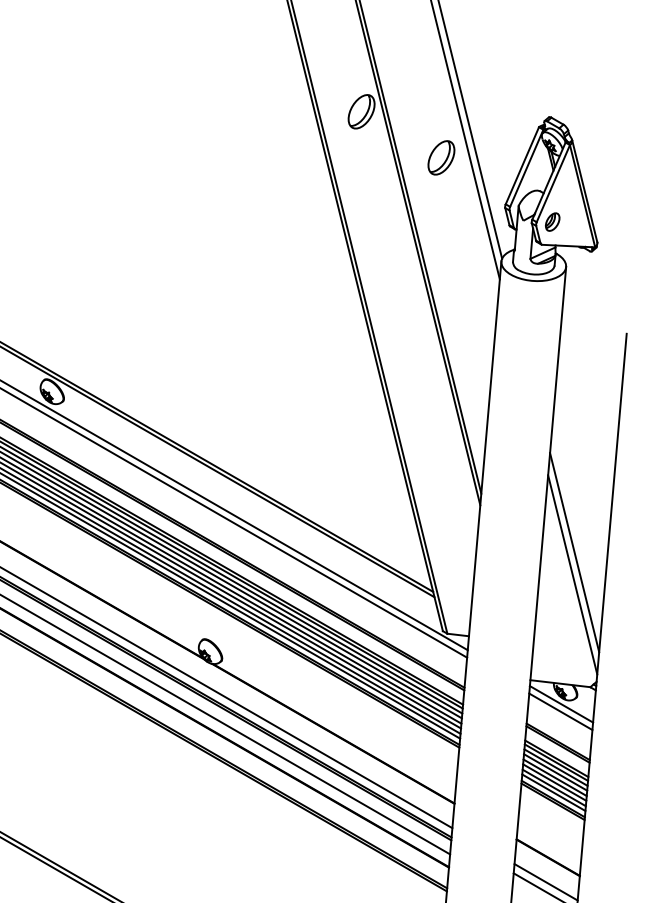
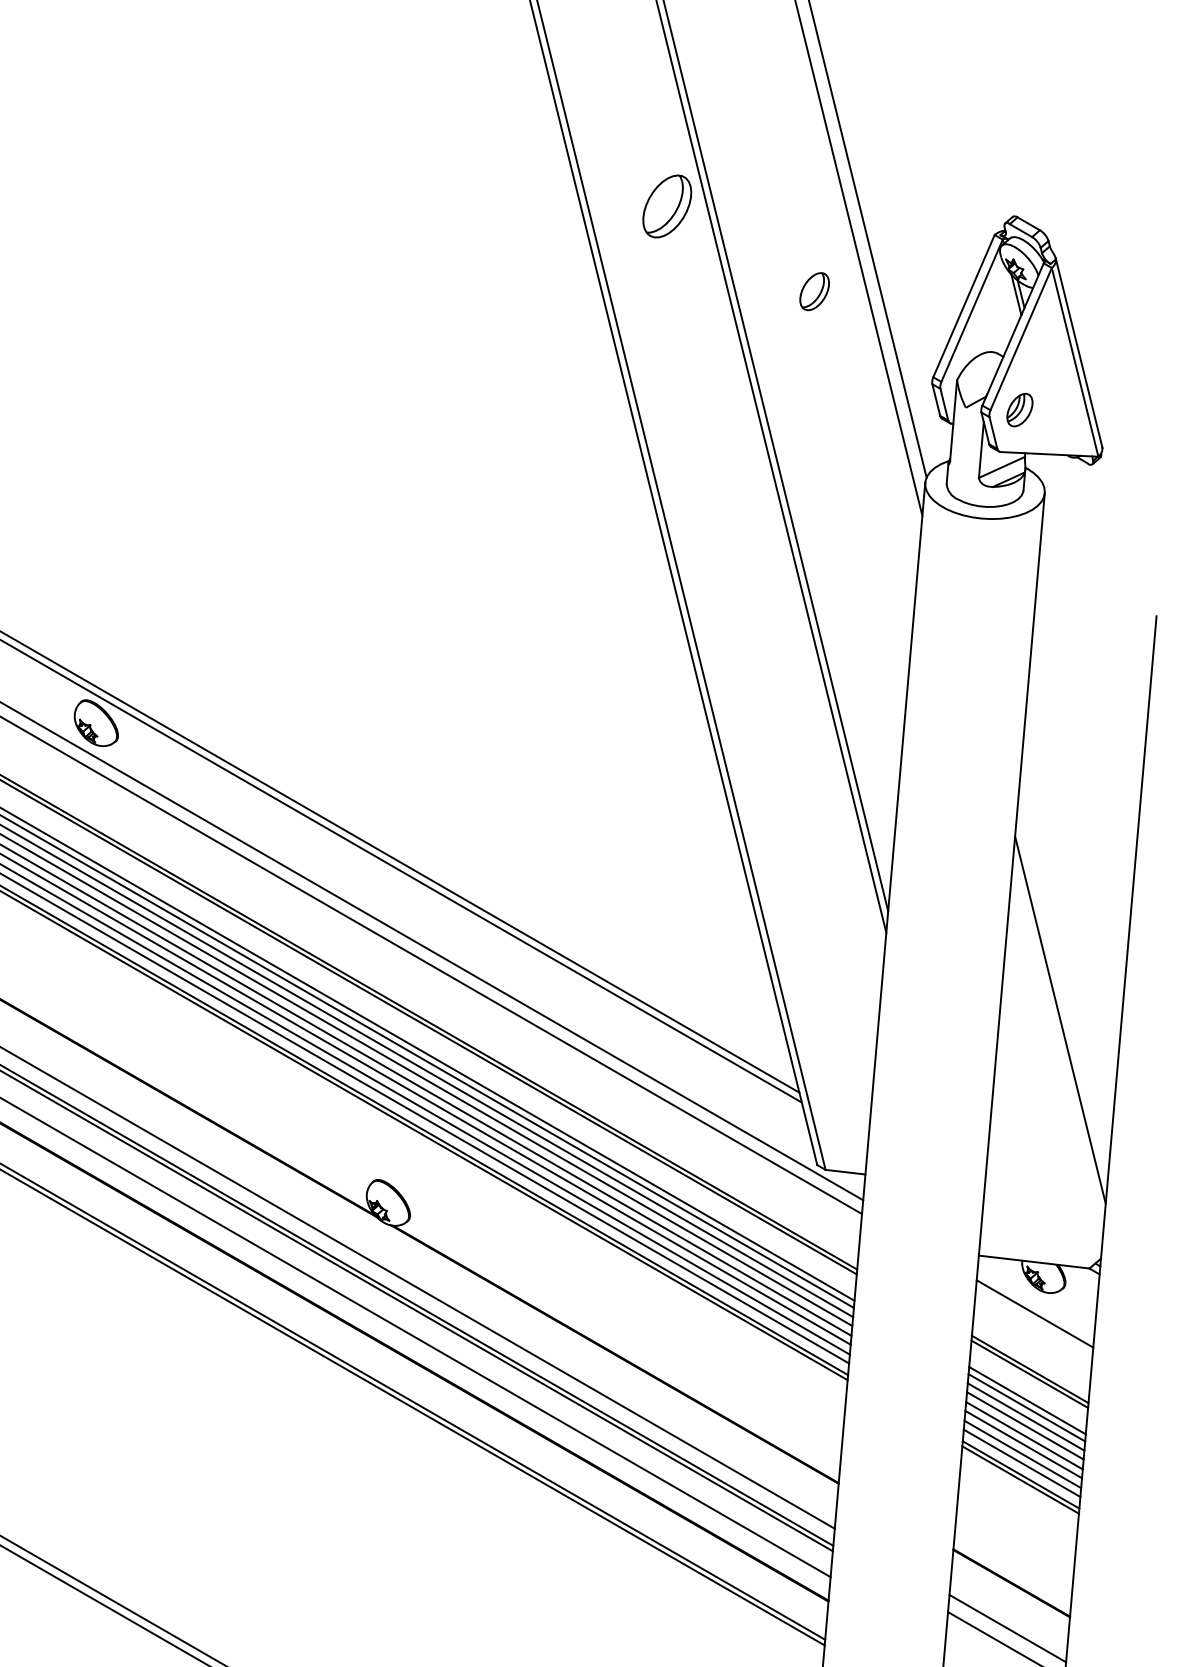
part: (441, 157) -> (814, 290), size x0.6
line: (572, 574) -> (1056, 1060), removed
line: (561, 704) -> (1036, 1300), removed

